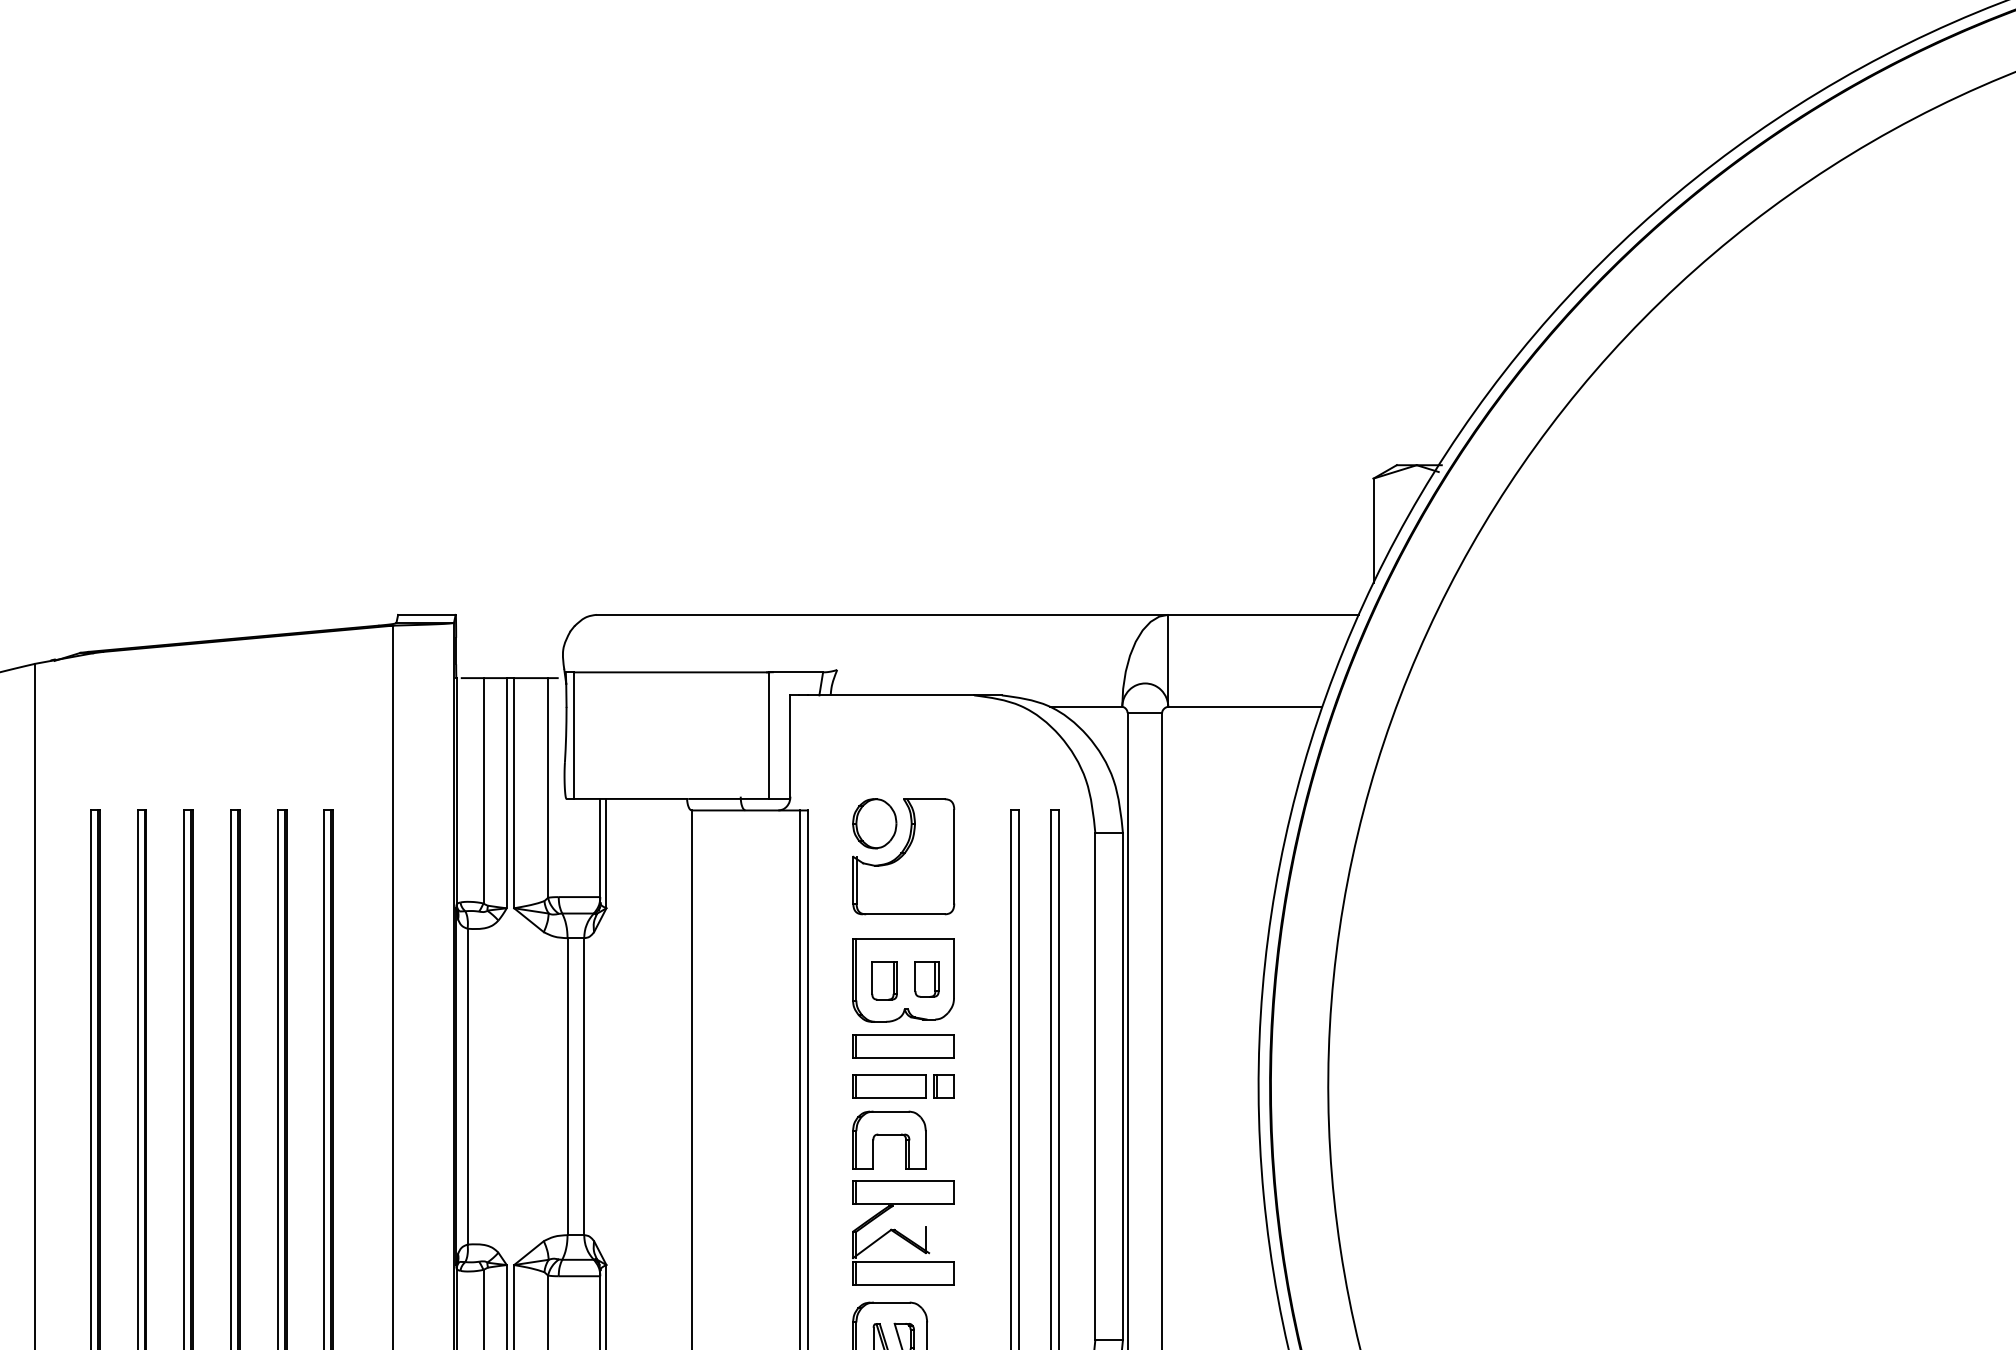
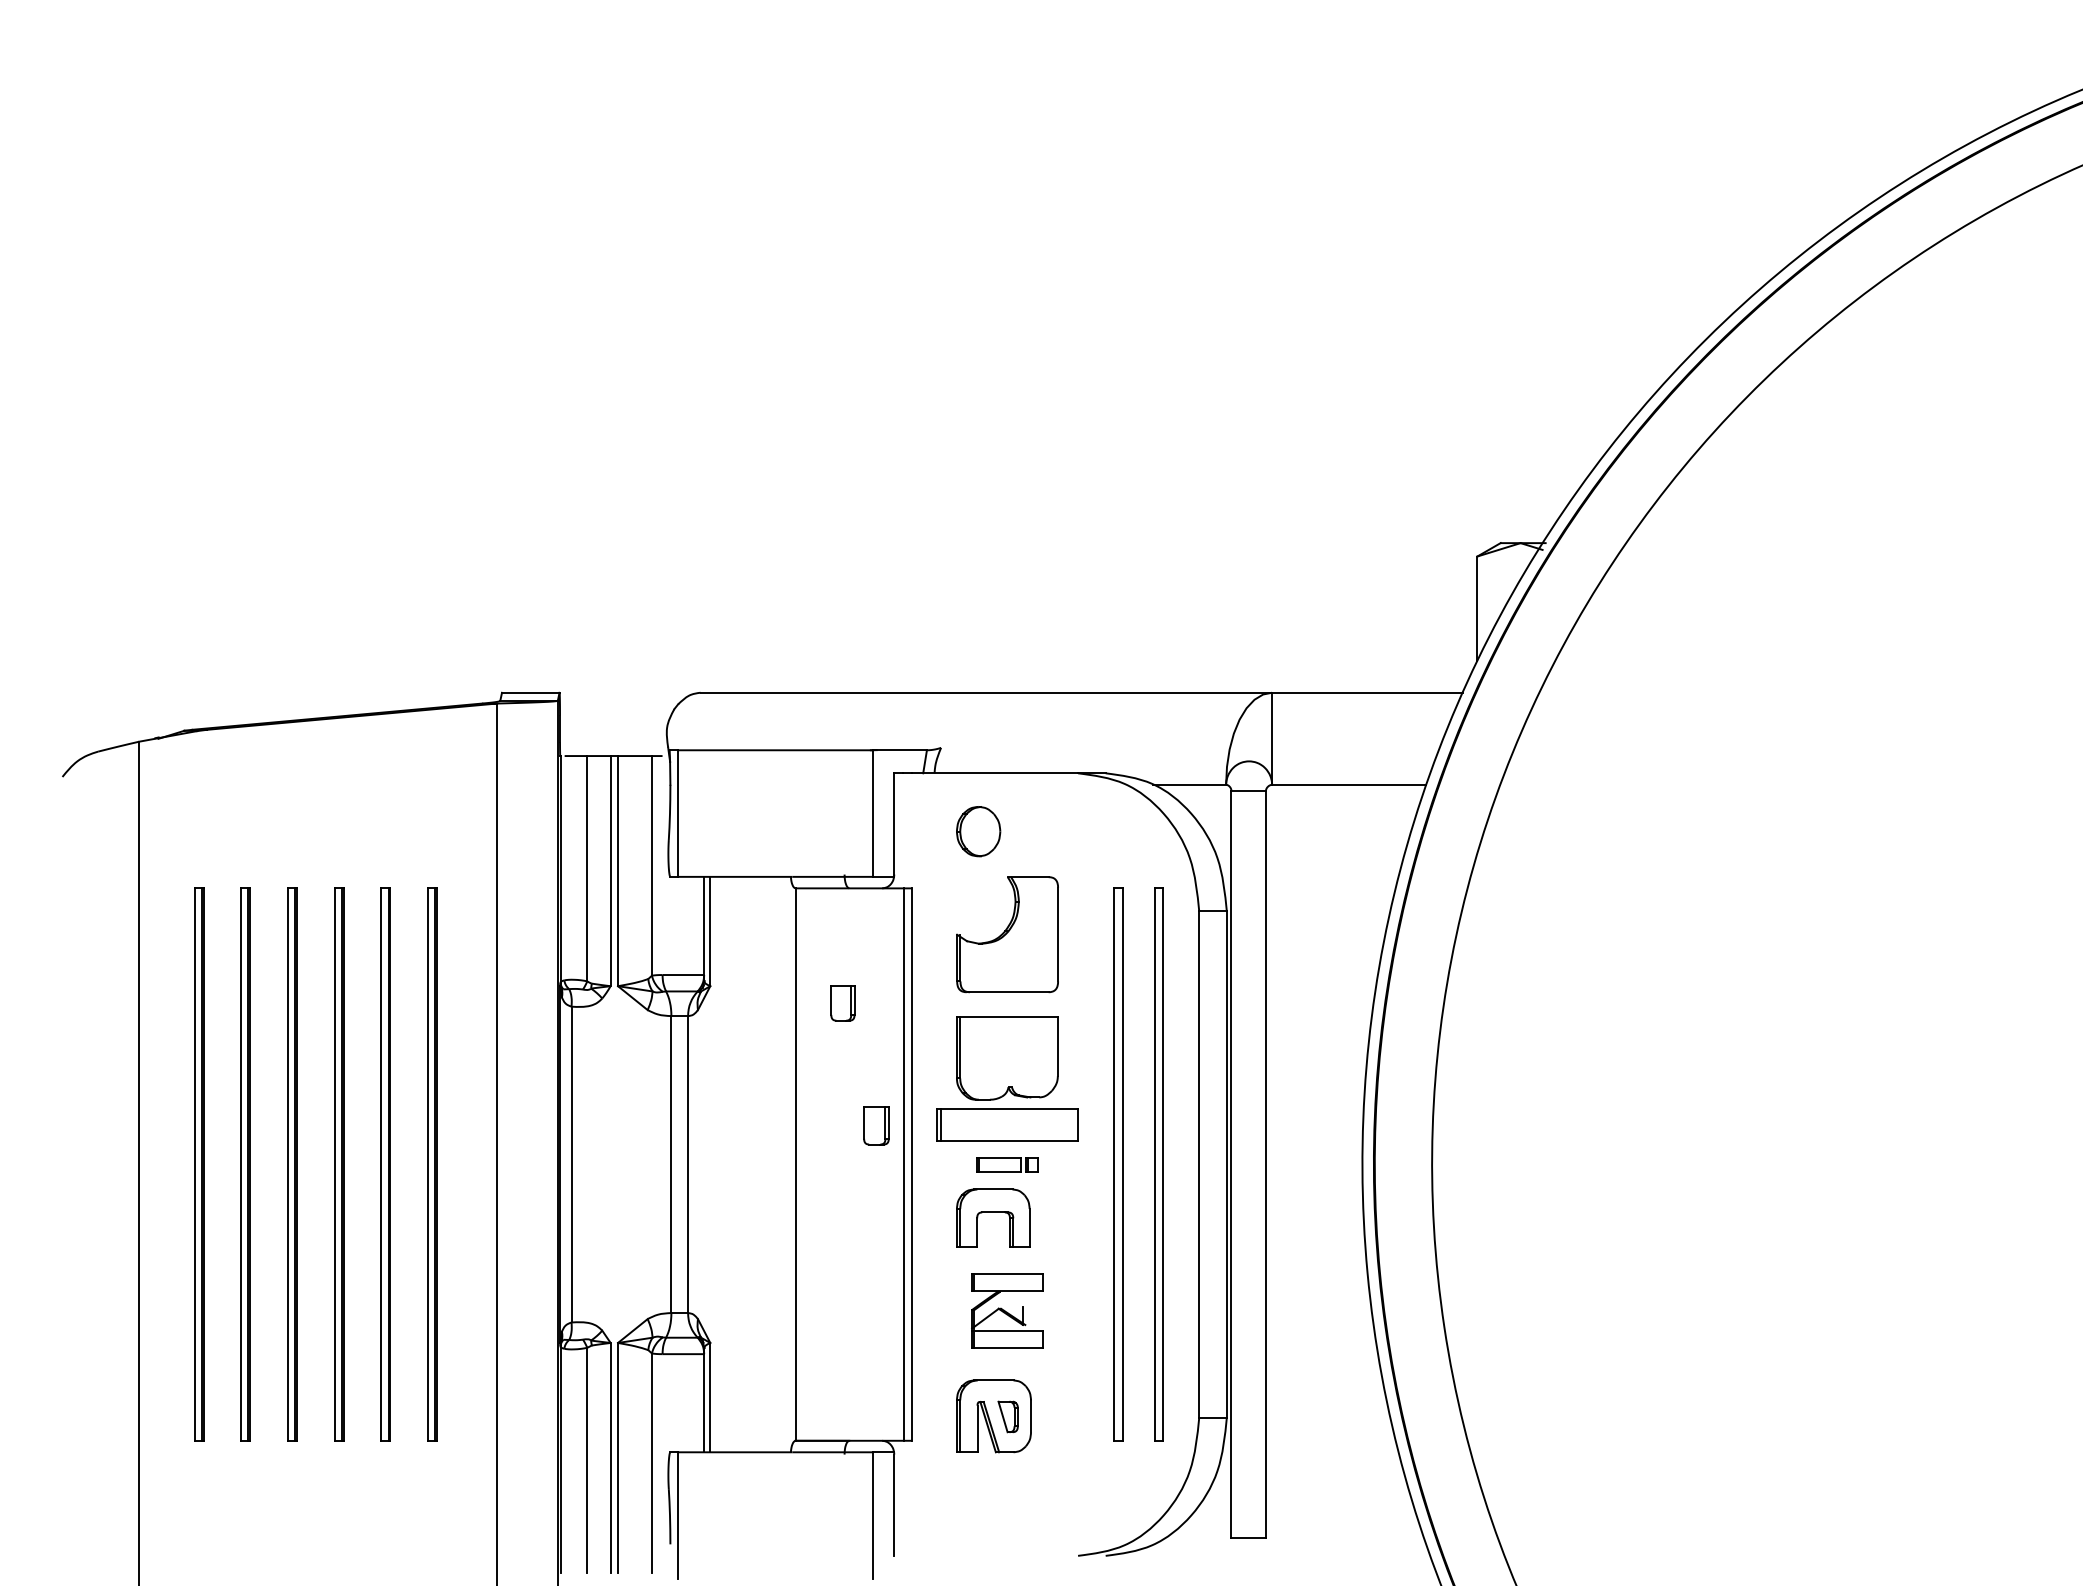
part: (874, 823) -> (978, 831), moved
part: (926, 979) -> (842, 1003), moved
part: (884, 980) -> (876, 1125), moved
part: (903, 1046) -> (1007, 1124), size x1.4
part: (903, 1086) -> (1007, 1164), size x0.6
part: (903, 1232) -> (1007, 1310), size x0.7

